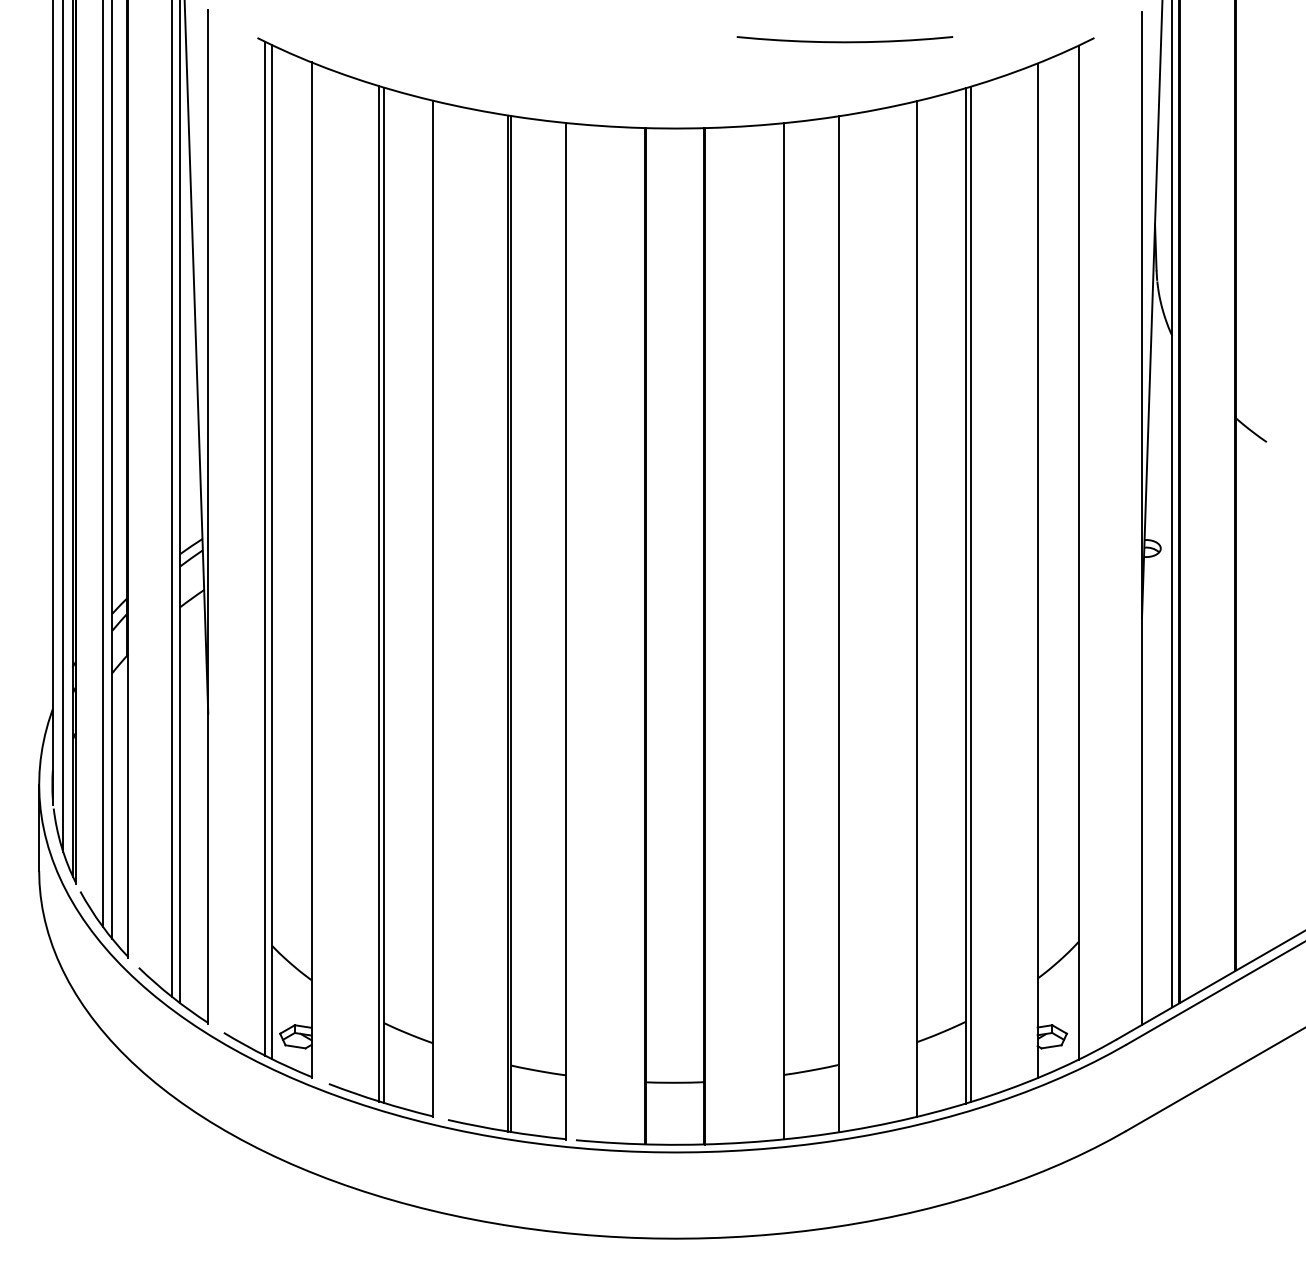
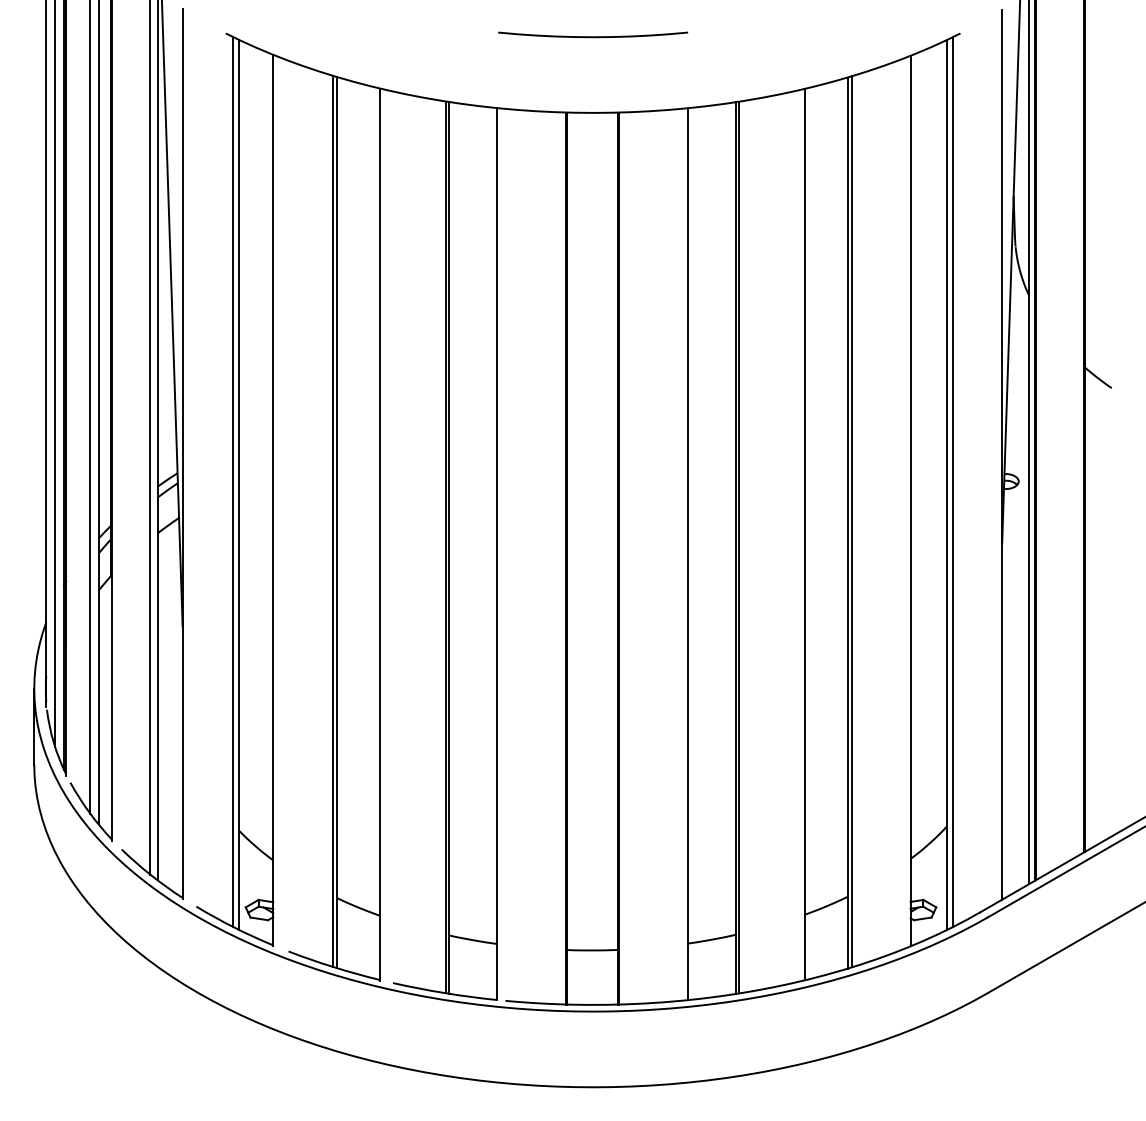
curve: (844, 41) -> (592, 36), moved
line: (1085, 549) -> (952, 482), added
line: (842, 623) -> (739, 547), added

